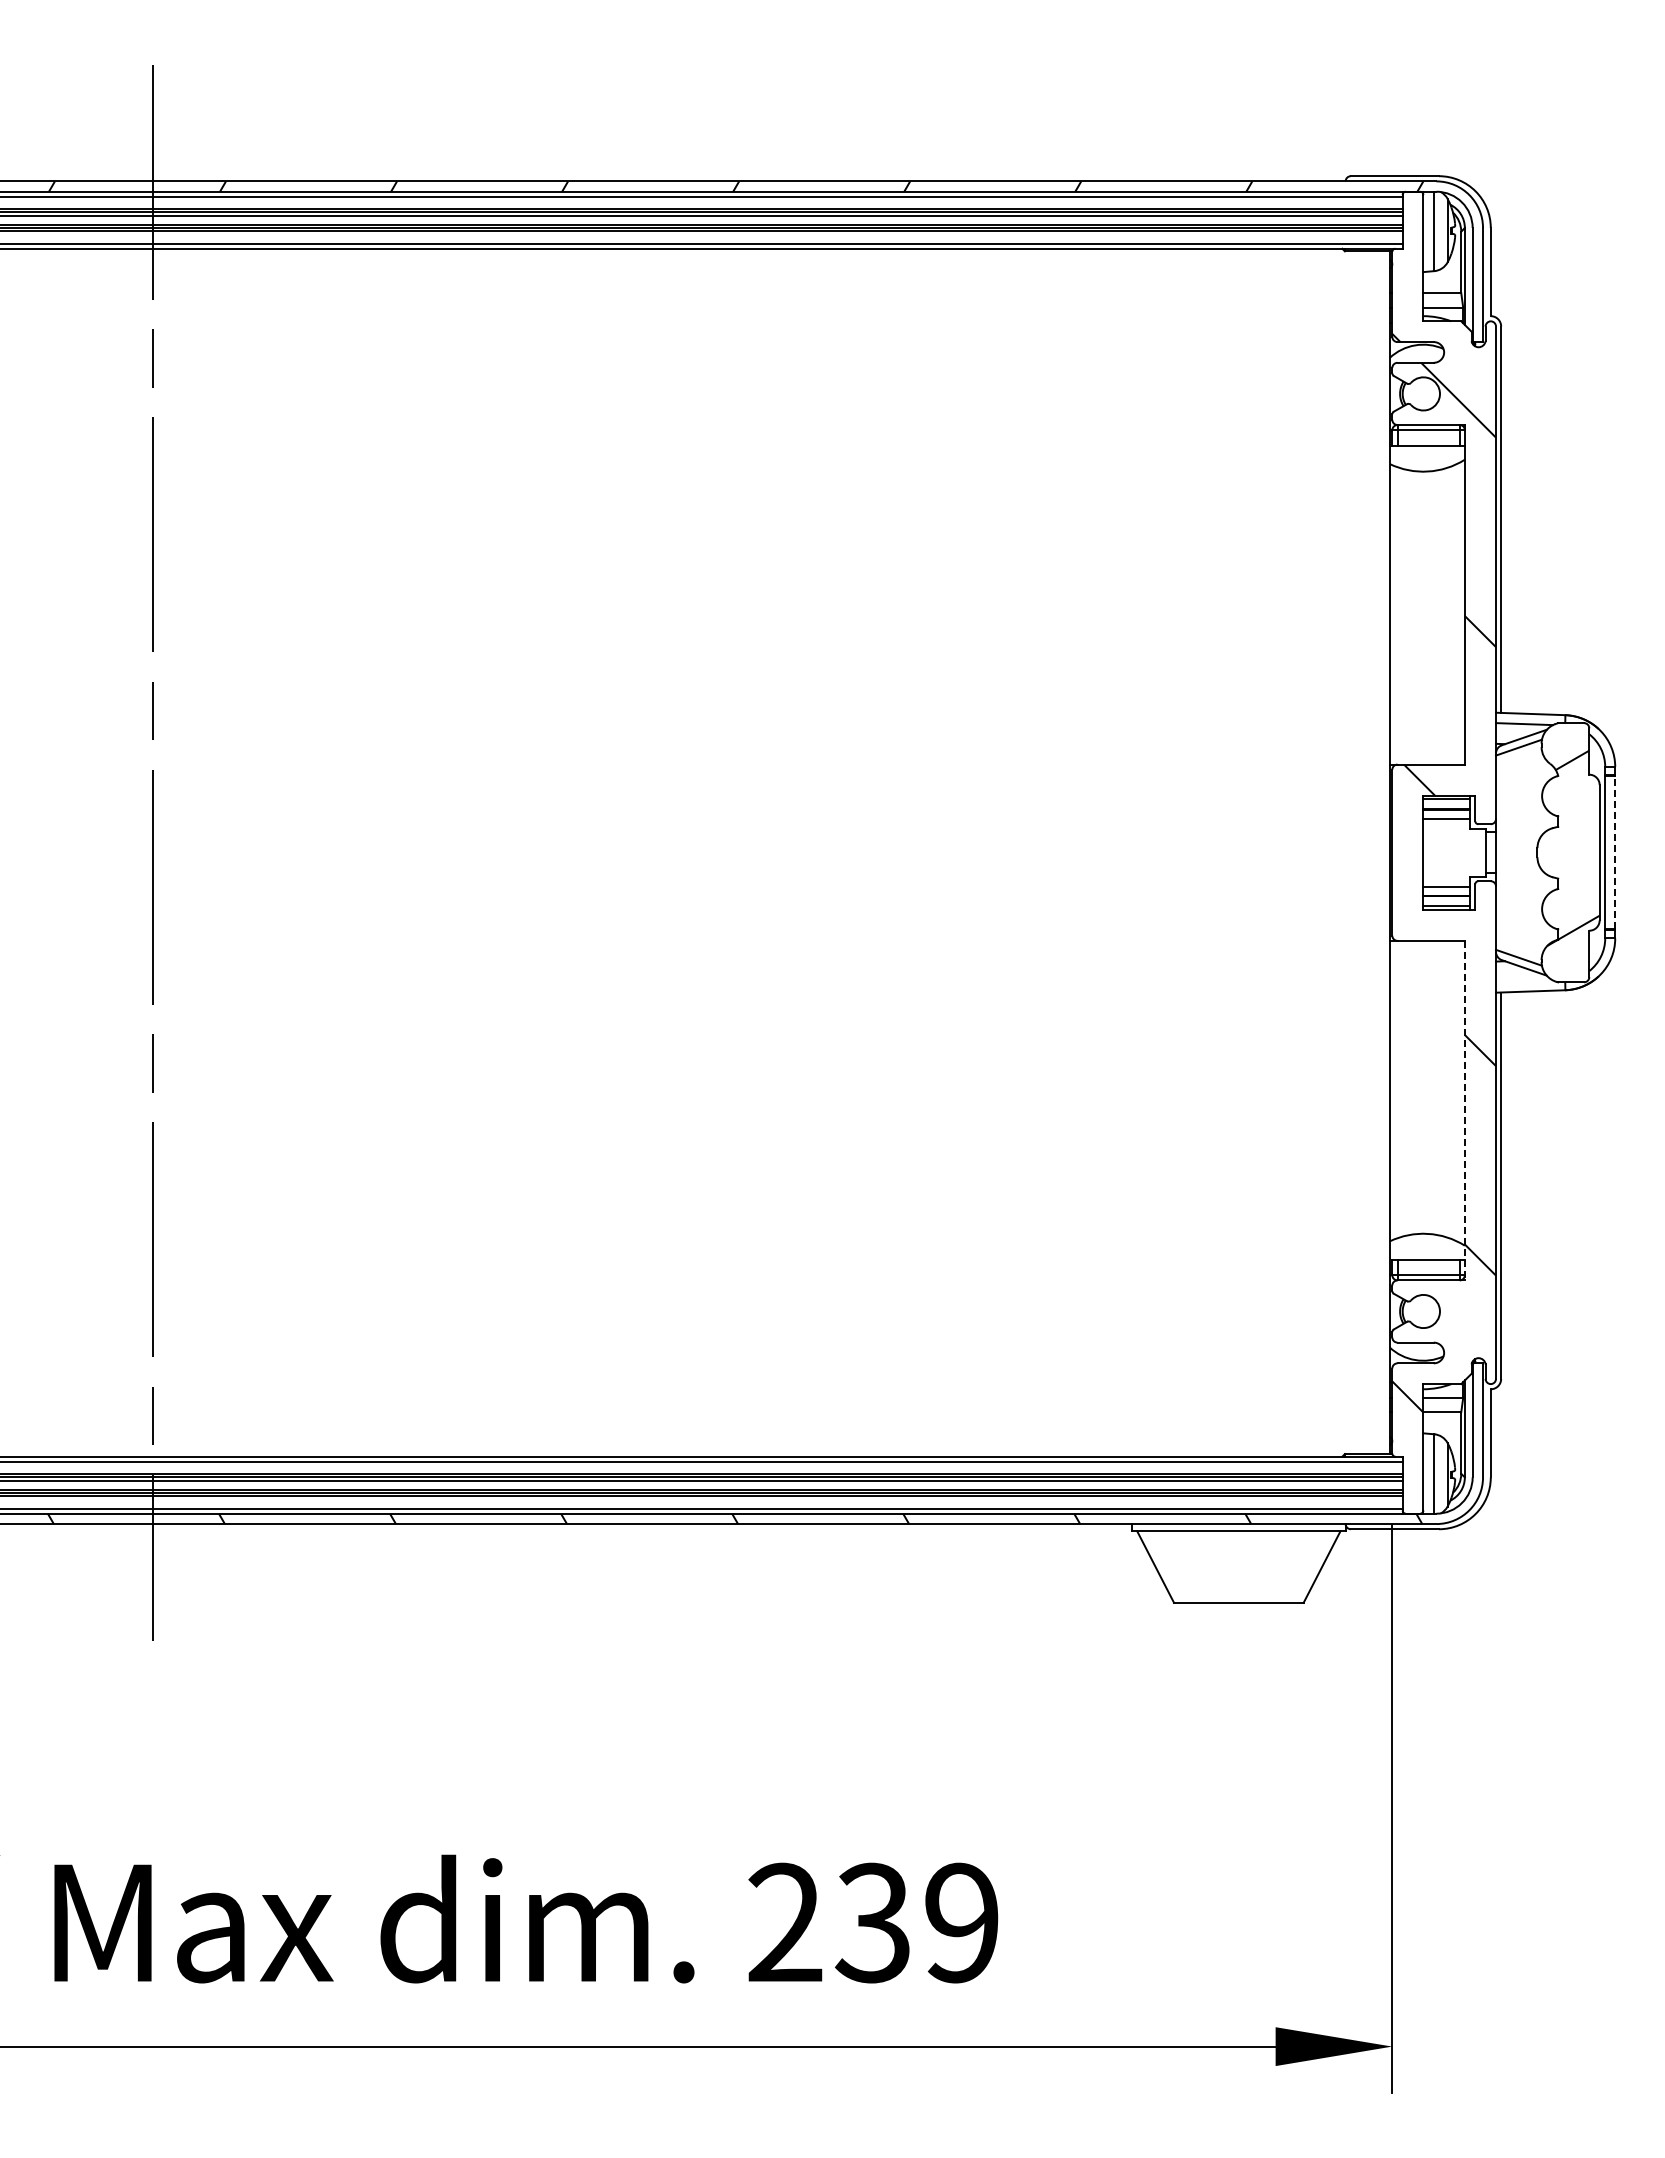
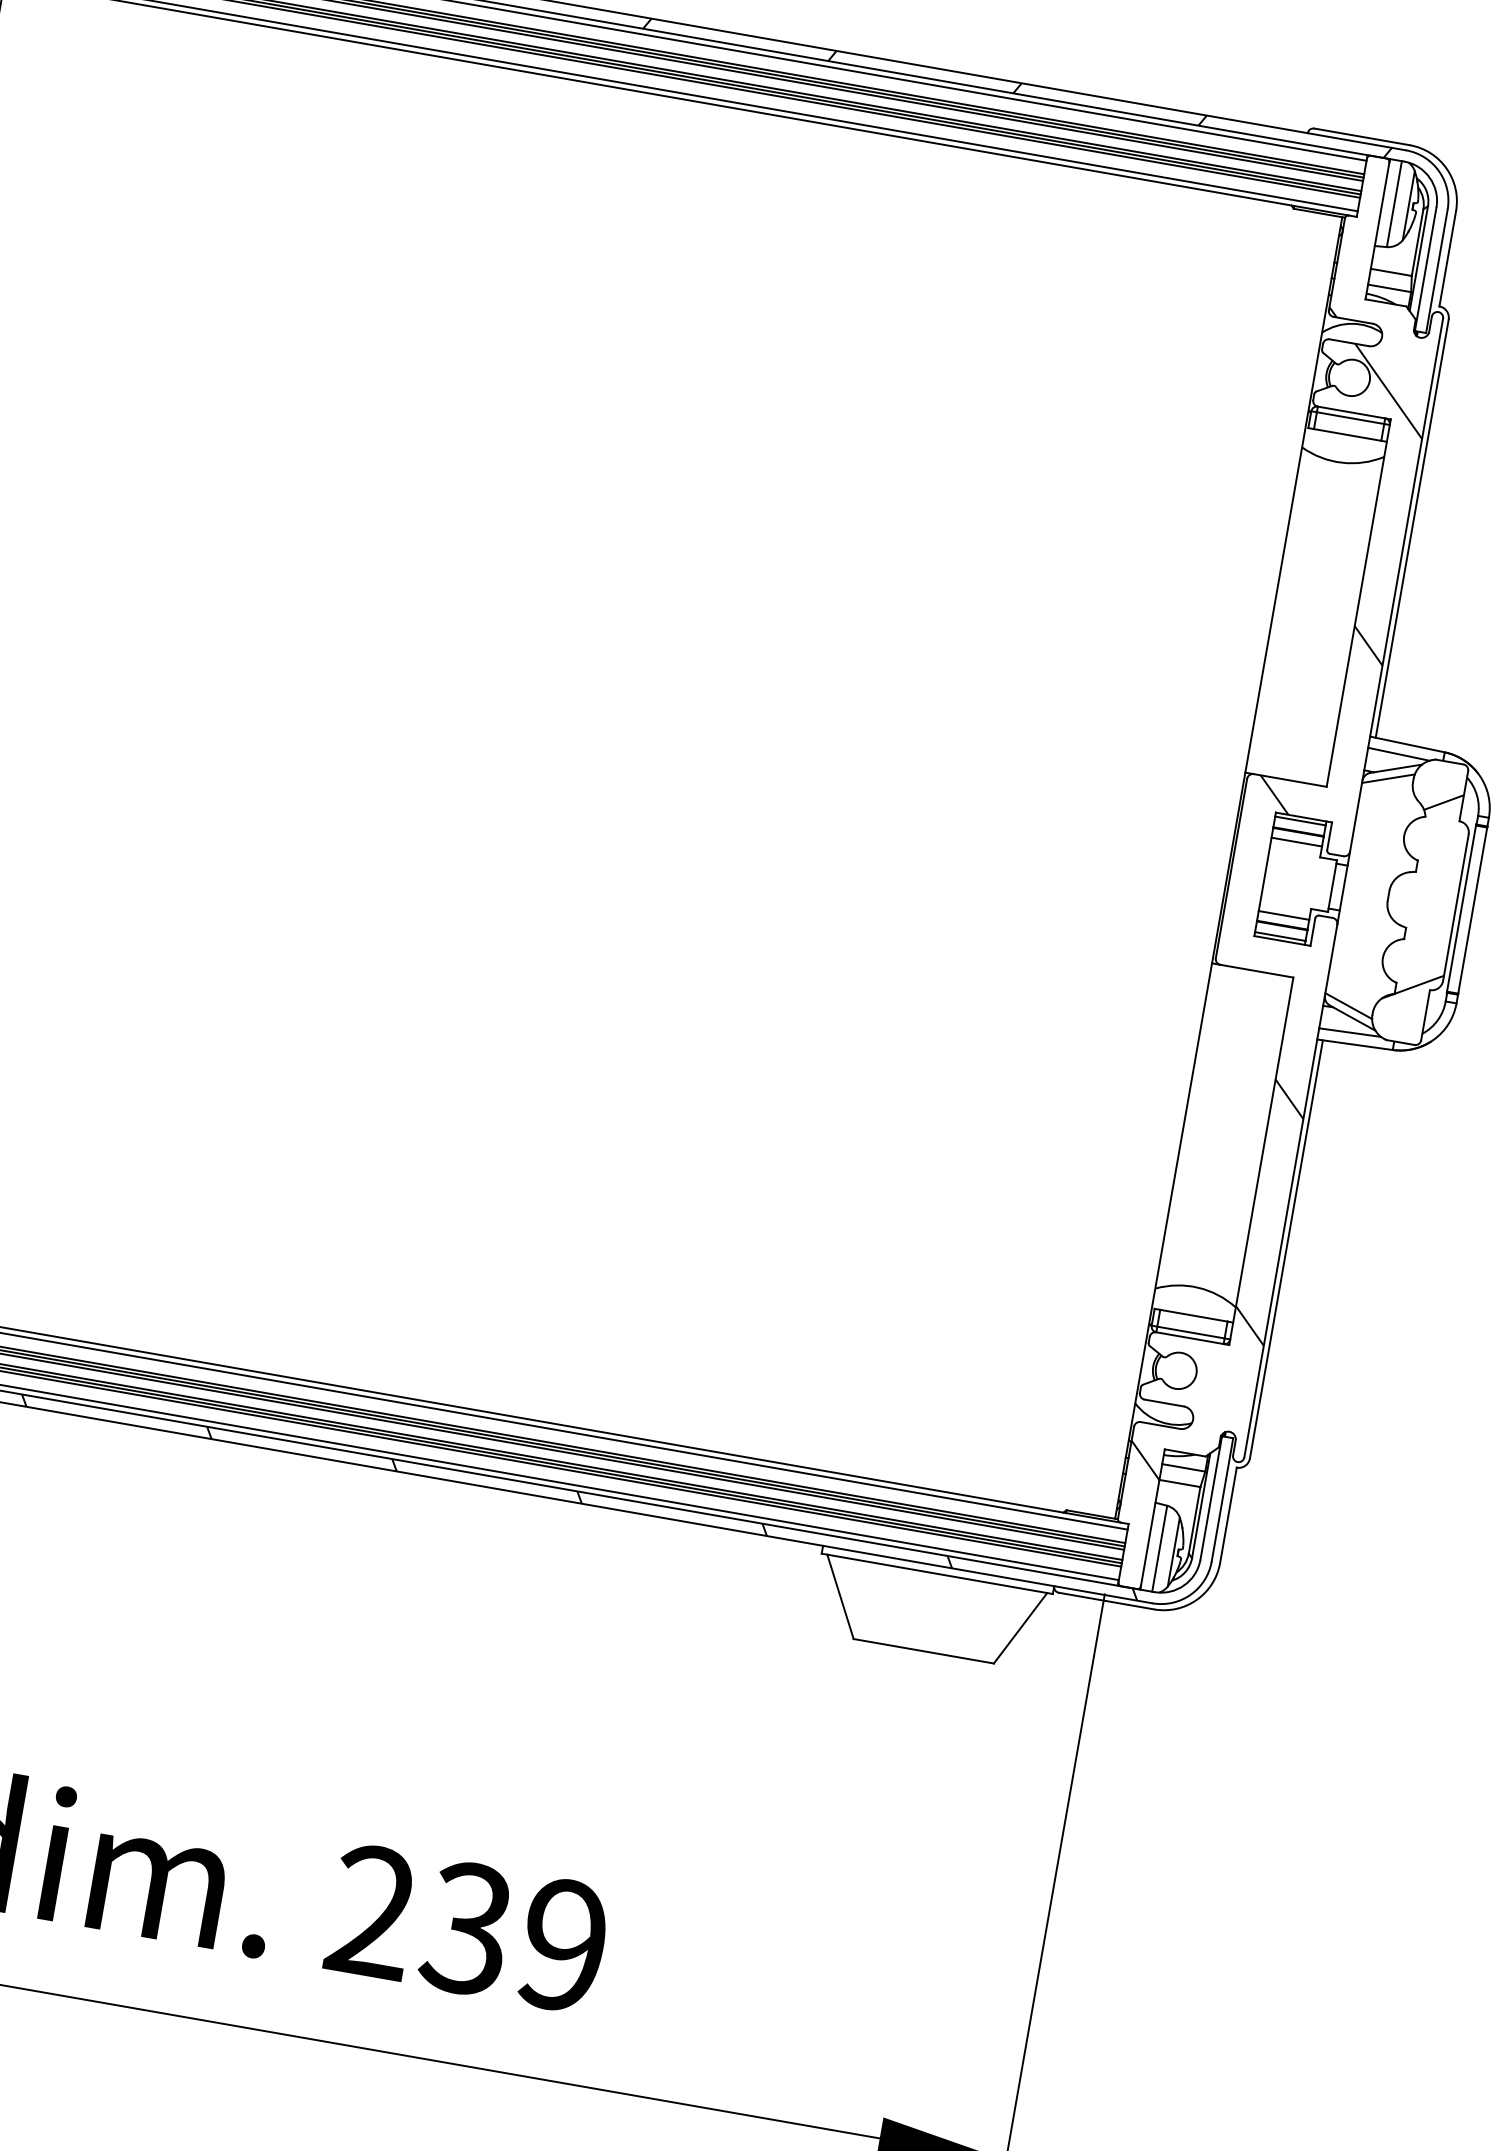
line: (1615, 852) -> (1473, 910), dashed -> solid
line: (1523, 981) -> (1349, 1032), added
line: (1464, 1110) -> (1260, 1161), dashed -> solid

